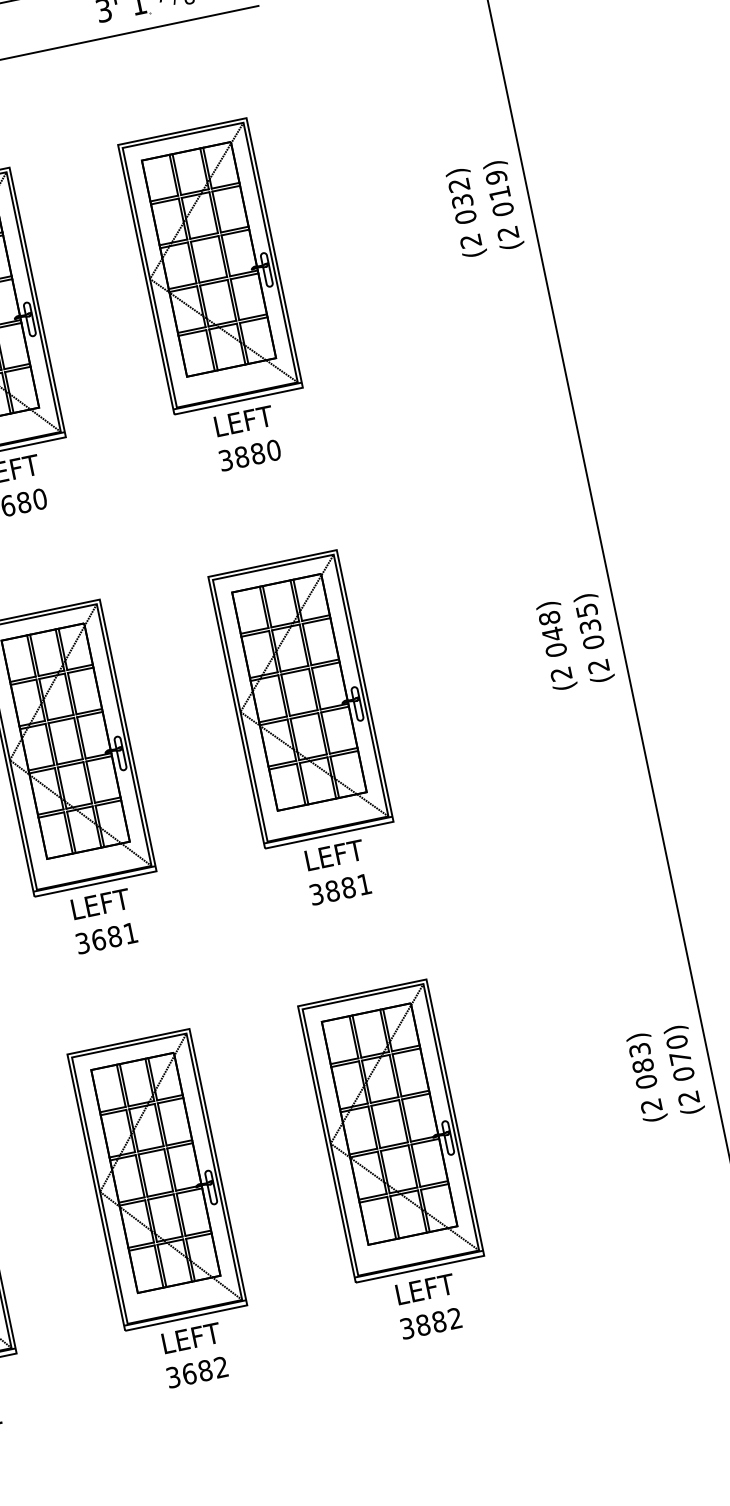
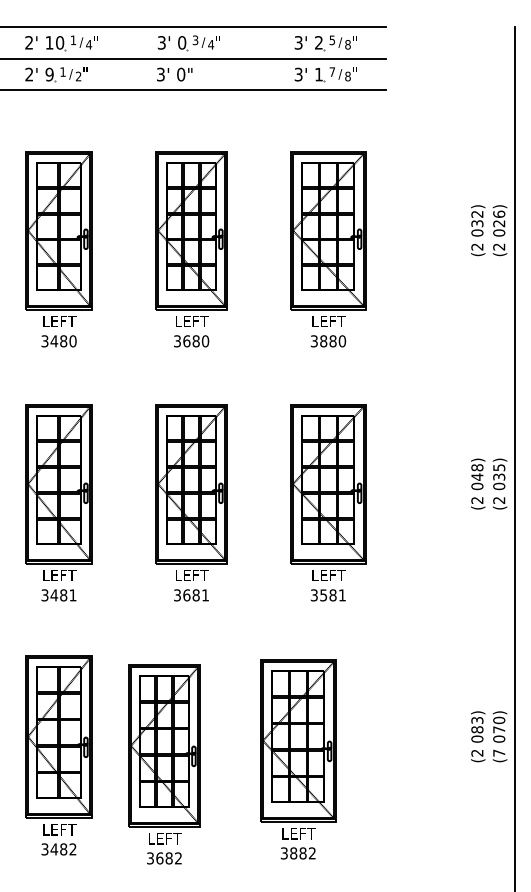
text: (498, 184) -> (499, 218), 019) -> 026)
text: (332, 891) -> (323, 595), 3881 -> 3581
text: (689, 1096) -> (499, 752), (2 -> (7
part: (397, 1162) -> (298, 759), moved
part: (163, 1211) -> (164, 764), moved

